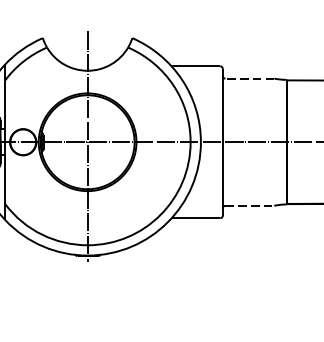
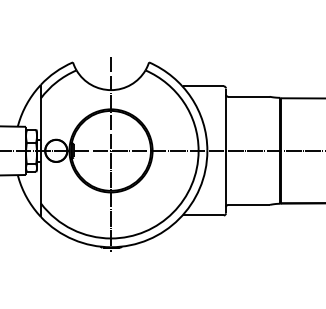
line: (249, 78) -> (248, 96), dashed -> solid
line: (249, 205) -> (248, 204), dashed -> solid

